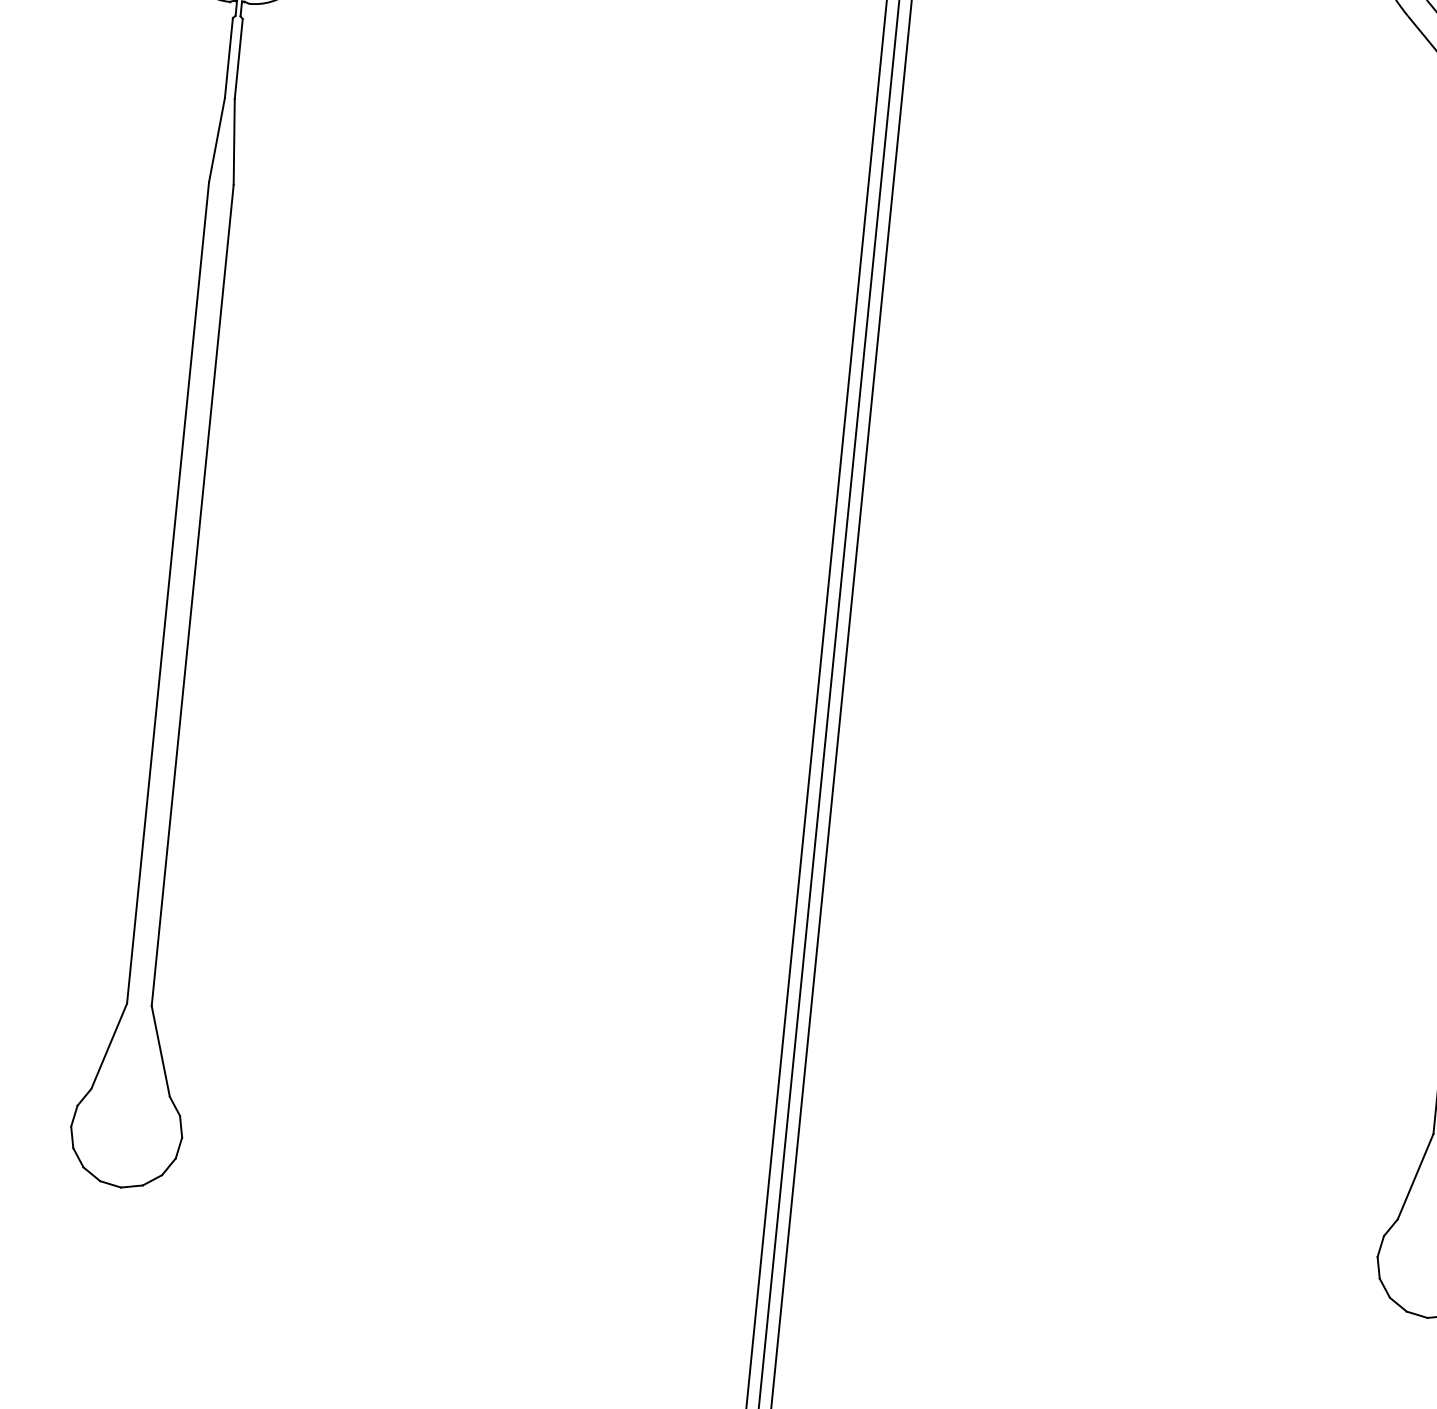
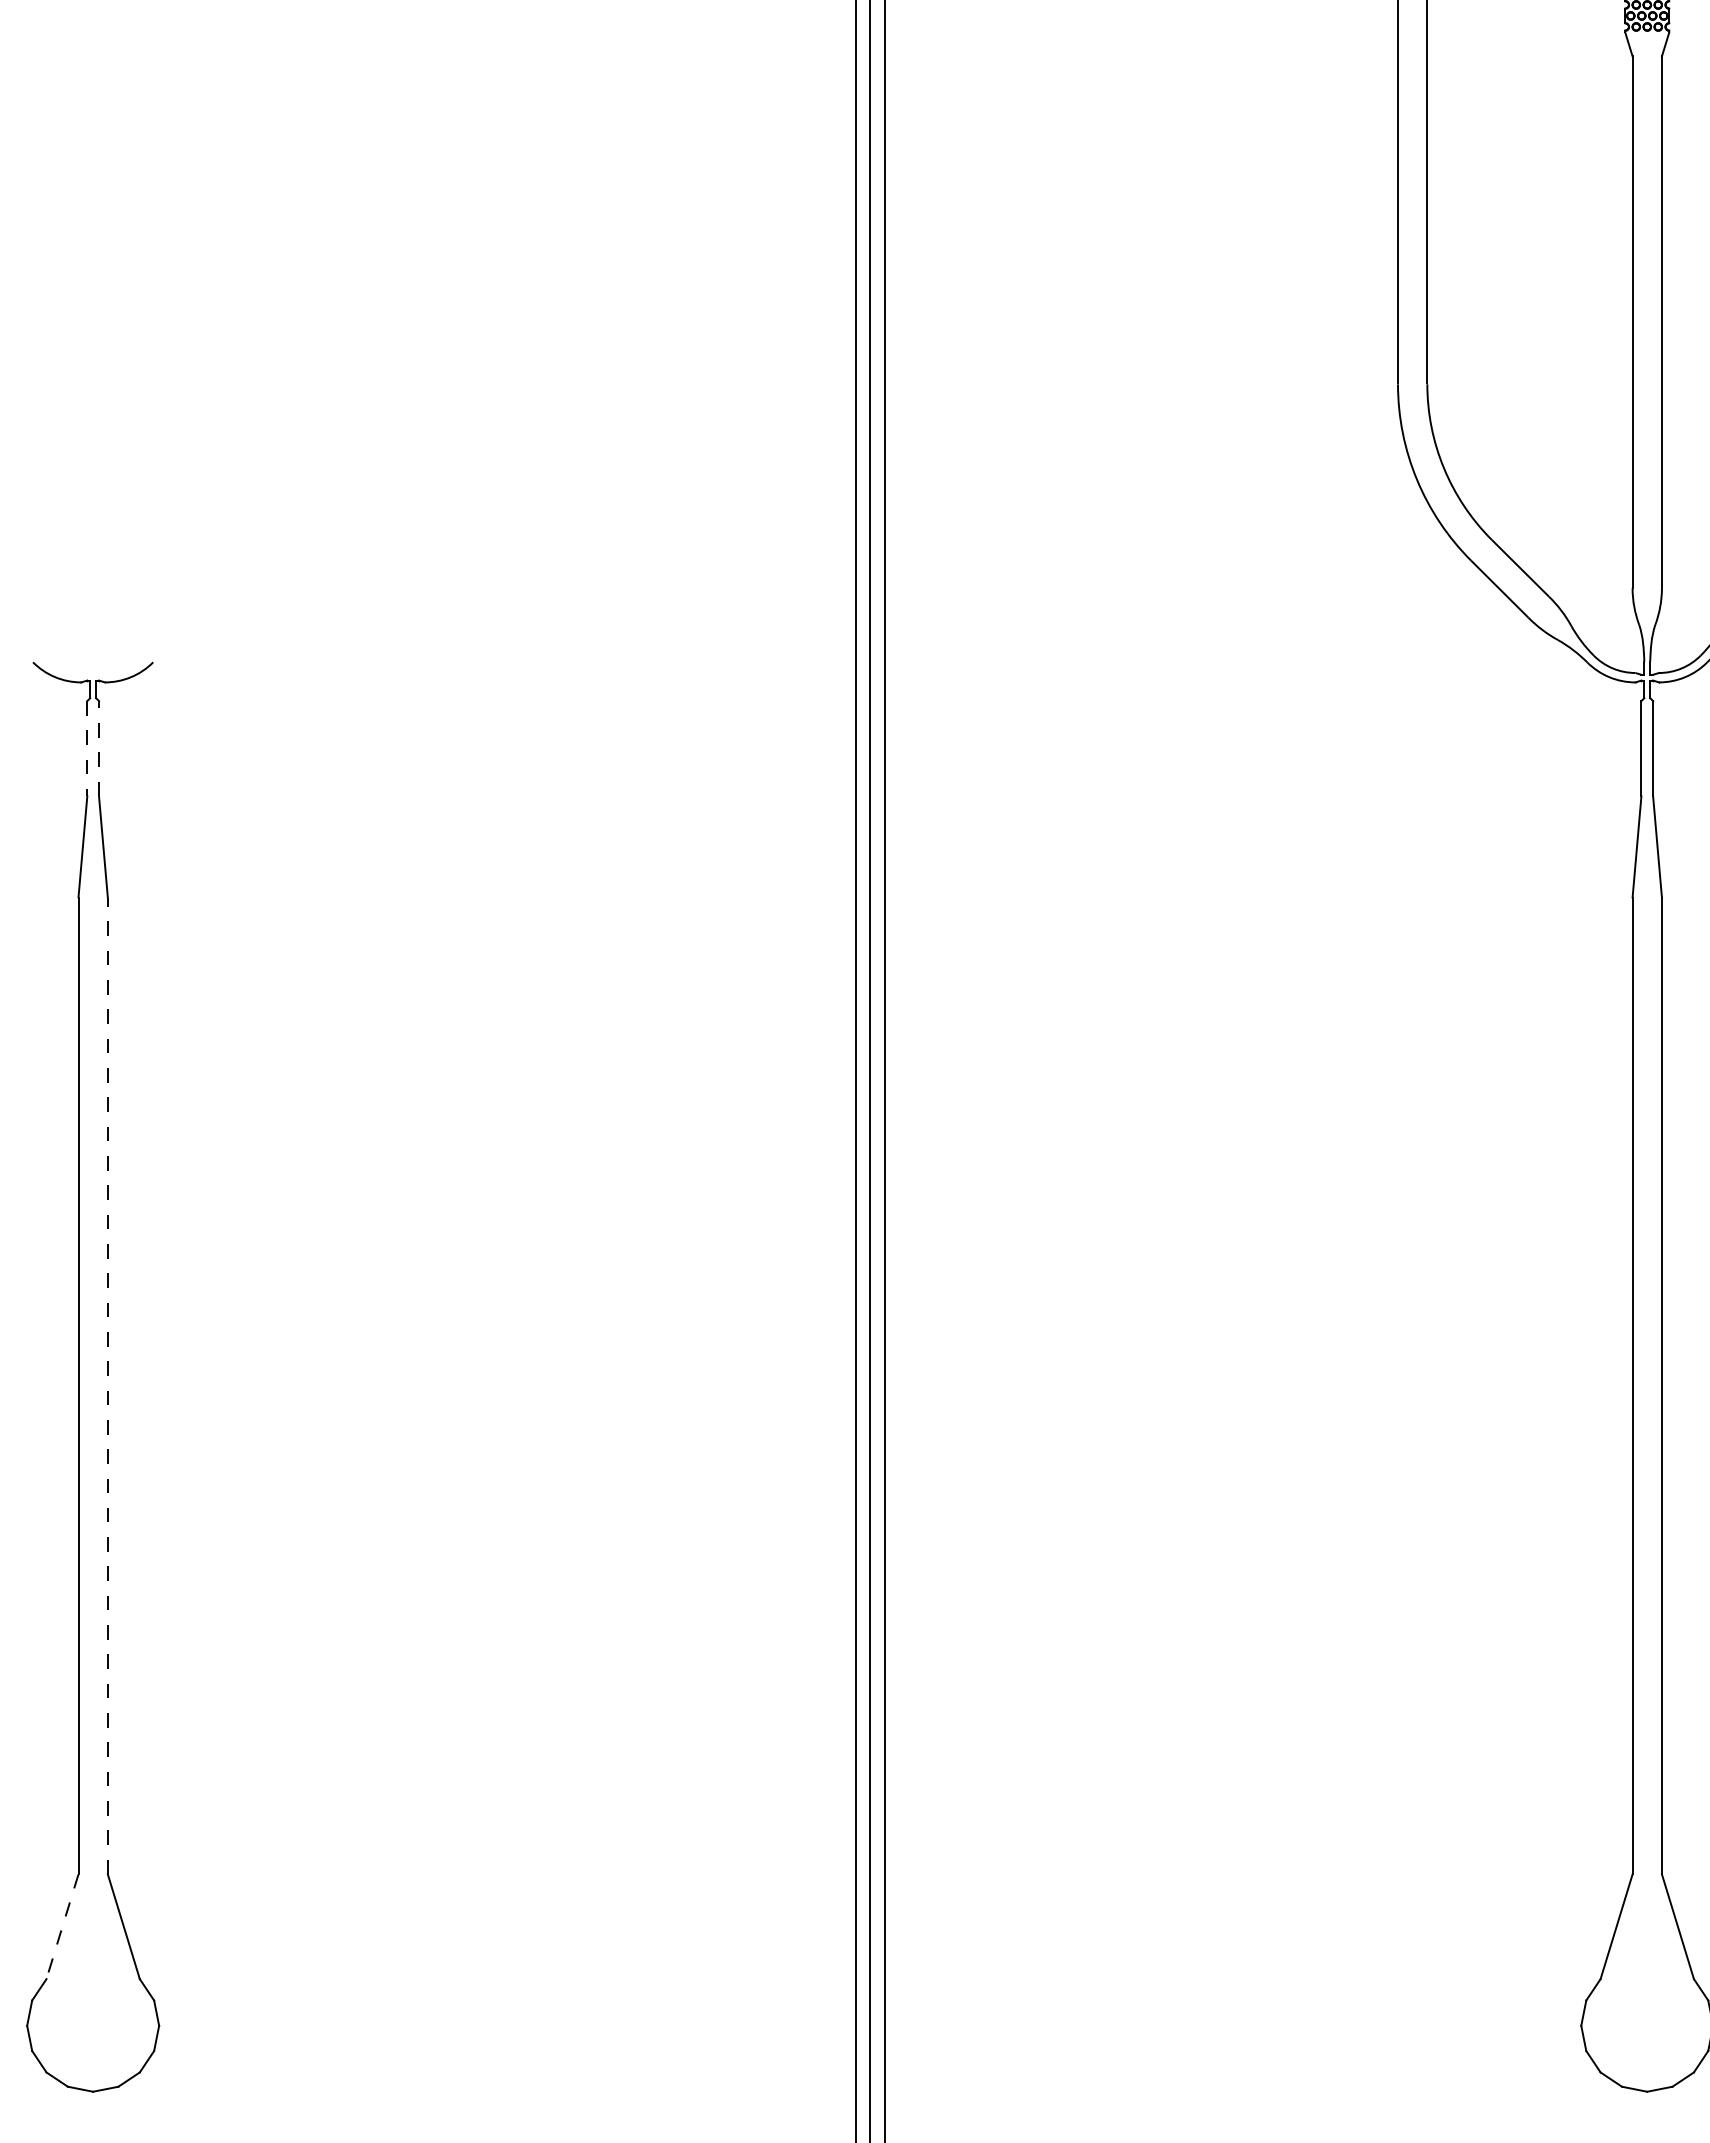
line: (229, 57) -> (87, 748), solid -> dashed
line: (239, 58) -> (99, 748), solid -> dashed
line: (192, 595) -> (107, 1385), solid -> dashed
line: (109, 1046) -> (62, 1926), solid -> dashed

